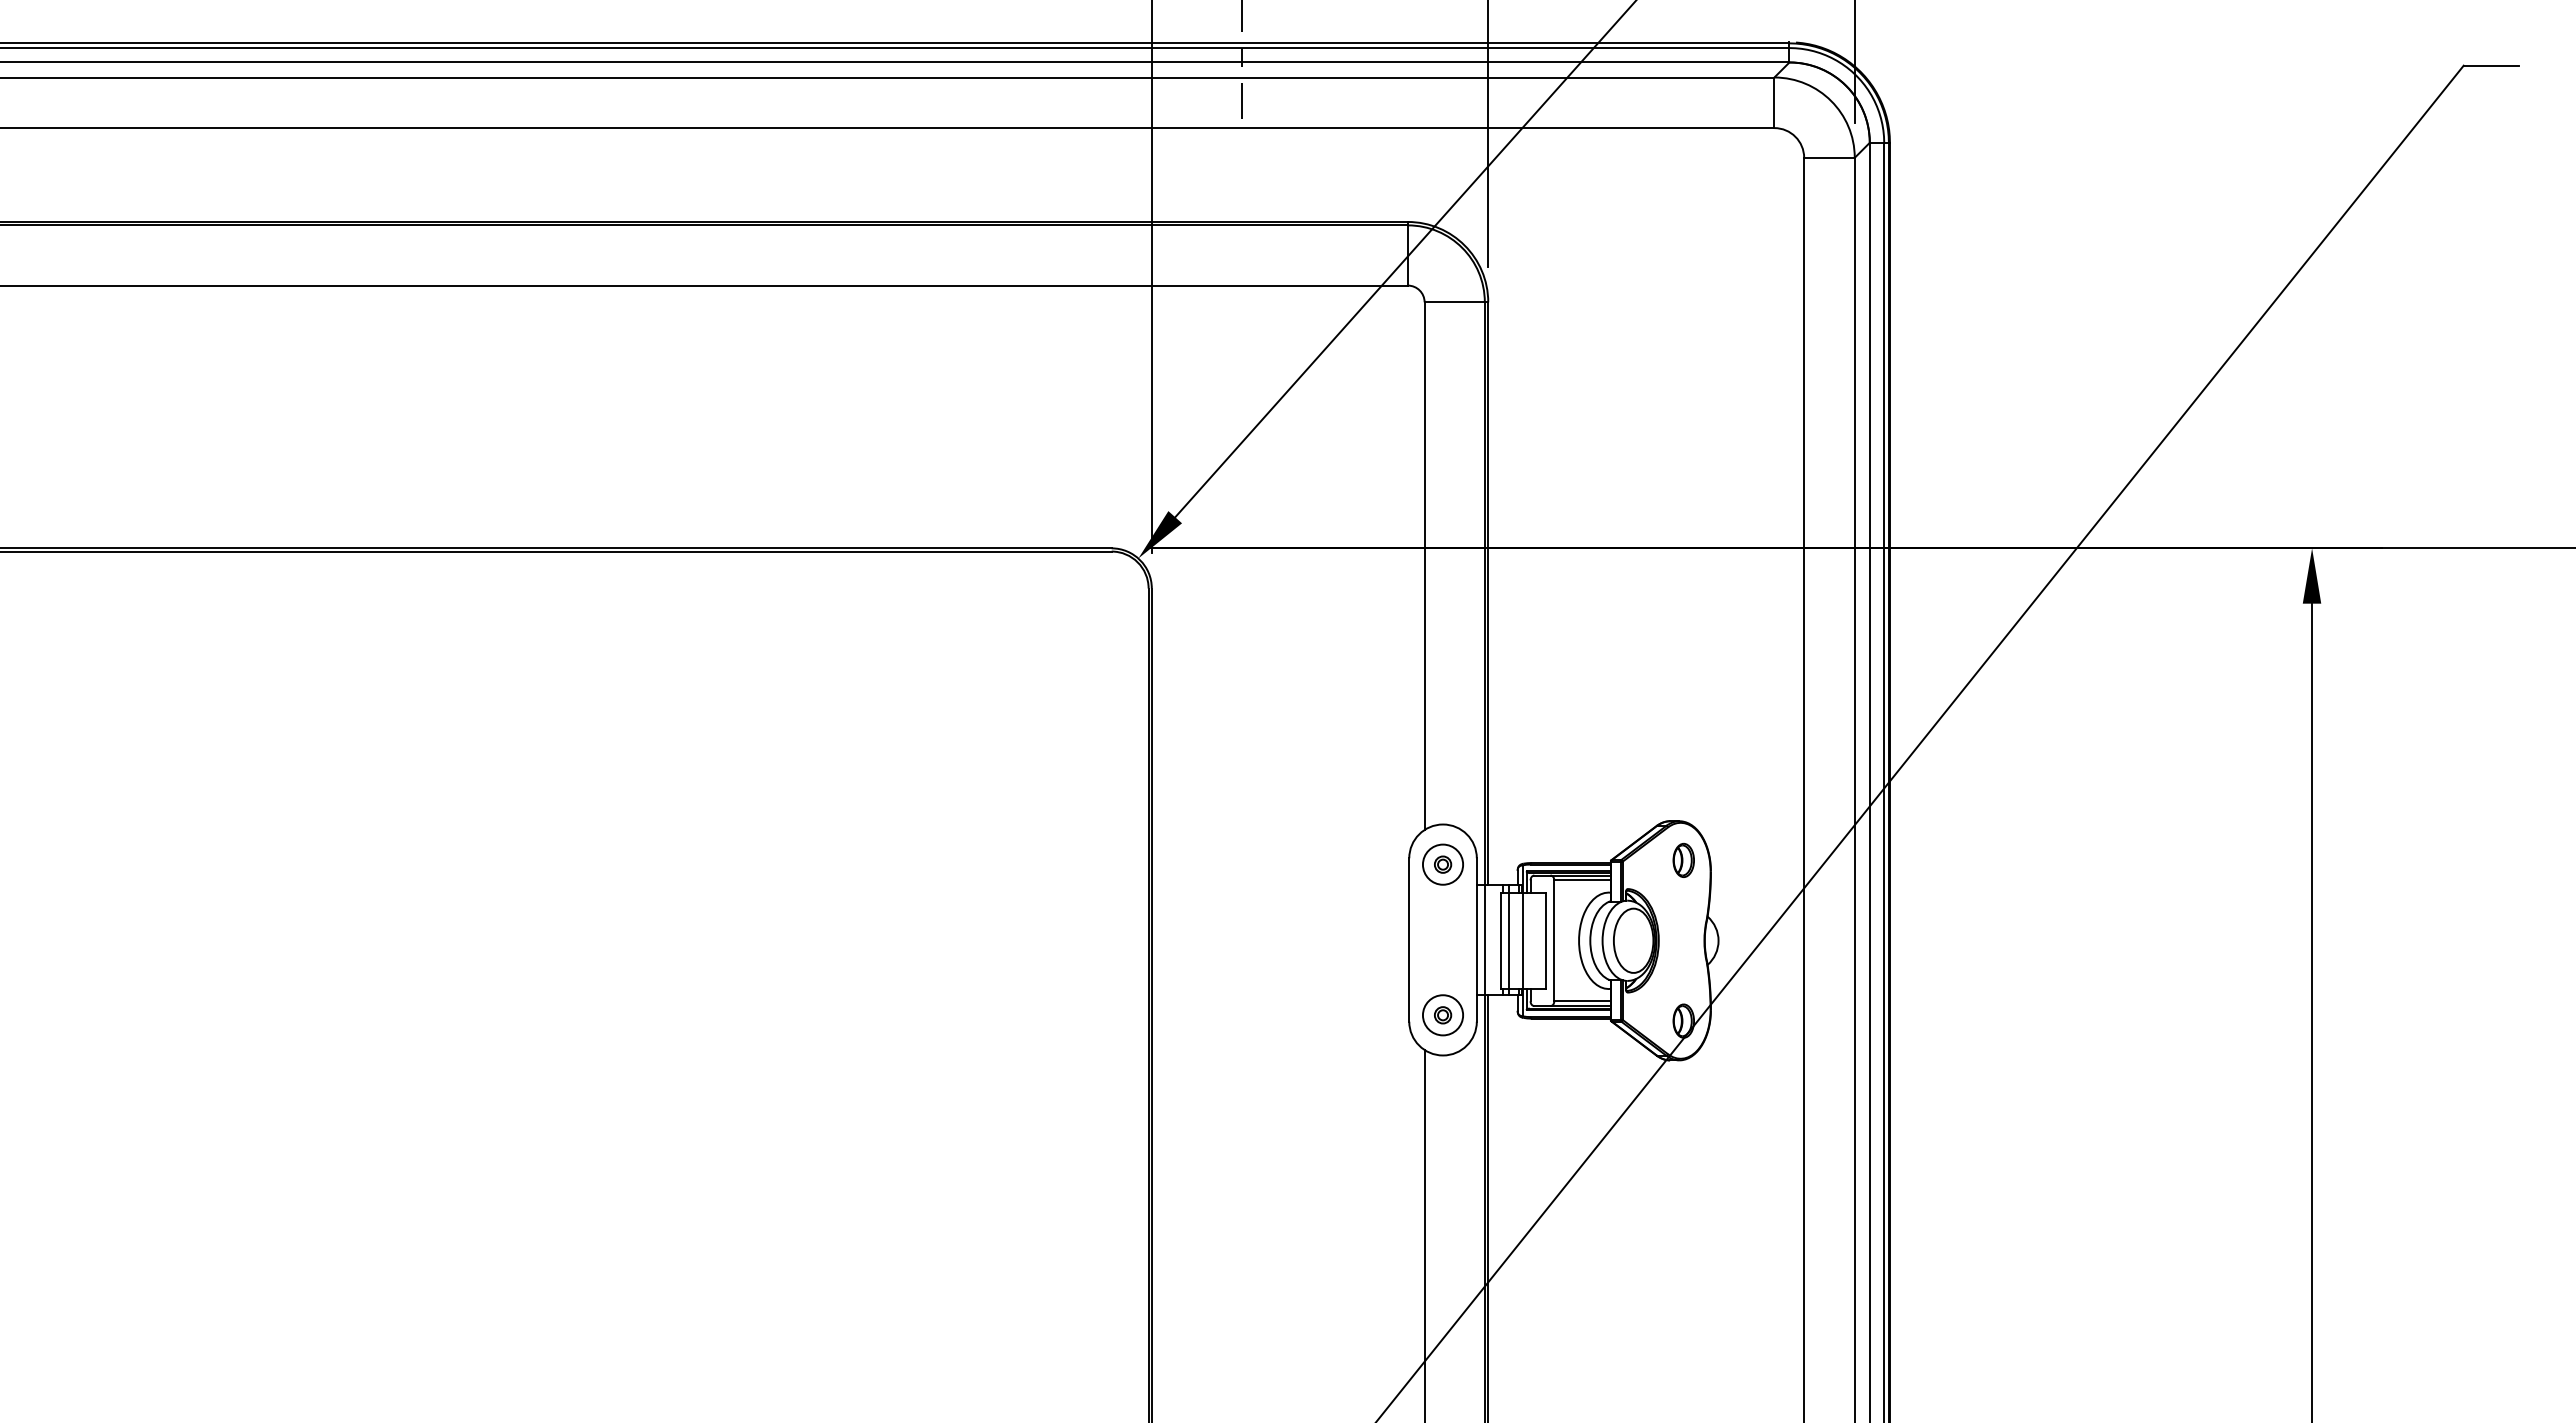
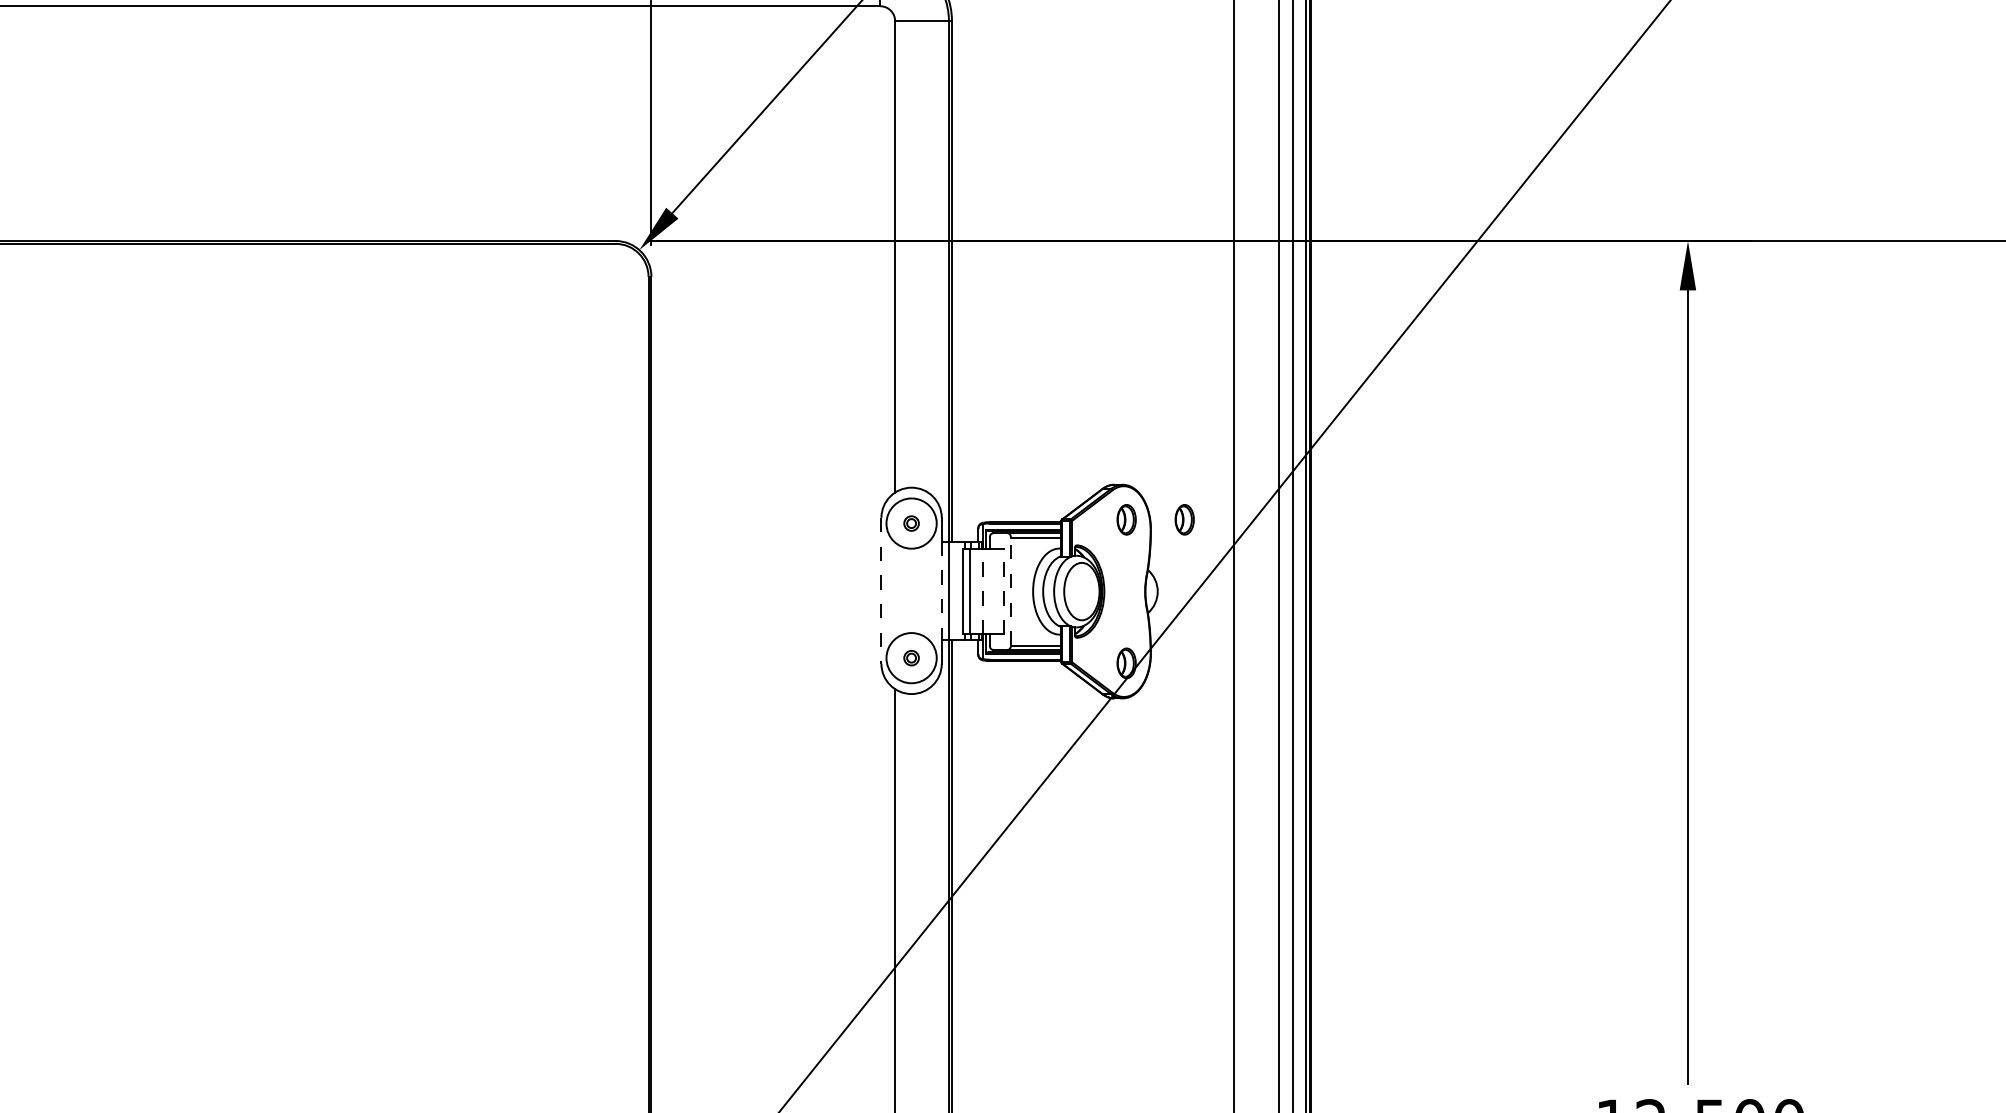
part: (1748, 859) -> (1184, 518), added
circle: (1442, 864) -> (911, 523), size x1.4
line: (1409, 940) -> (881, 591), solid -> dashed
line: (1476, 940) -> (941, 591), solid -> dashed
line: (1522, 940) -> (982, 591), solid -> dashed
line: (1546, 940) -> (1004, 591), solid -> dashed
line: (1554, 940) -> (1011, 591), solid -> dashed
circle: (1442, 1015) -> (911, 658), size x1.4

